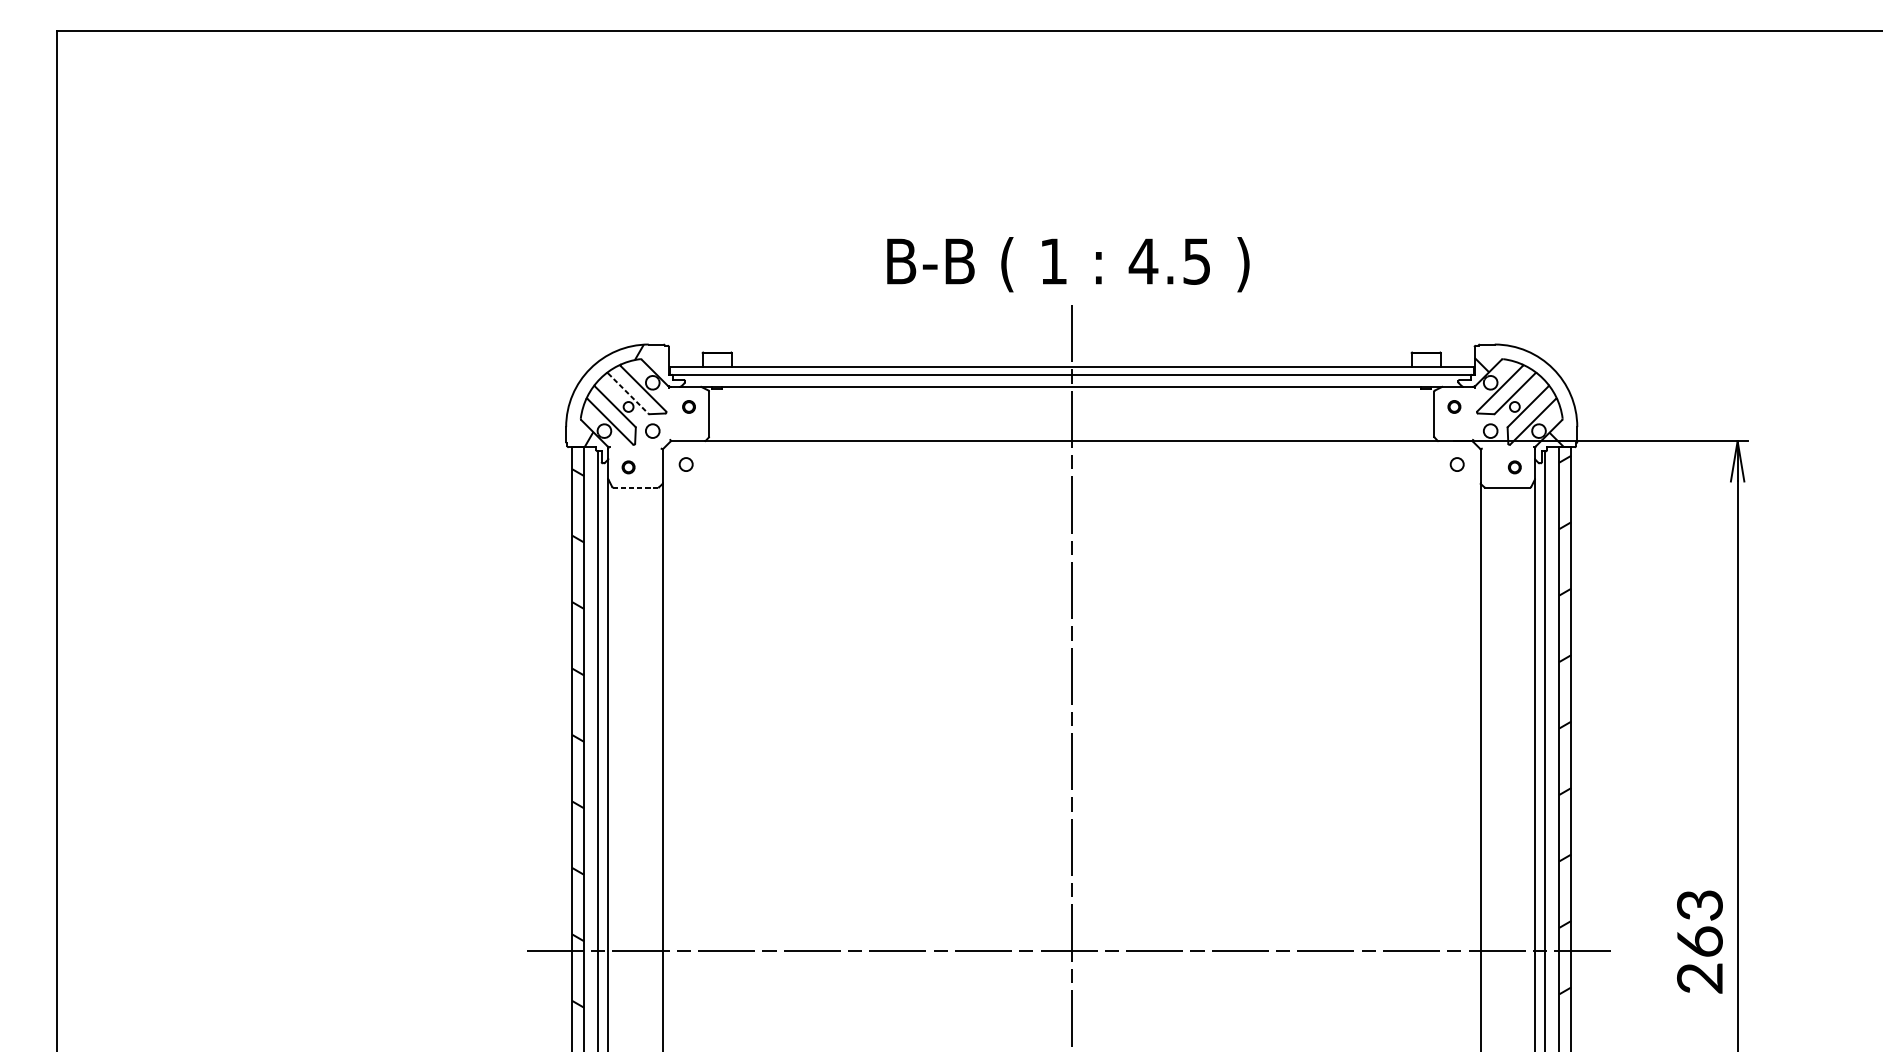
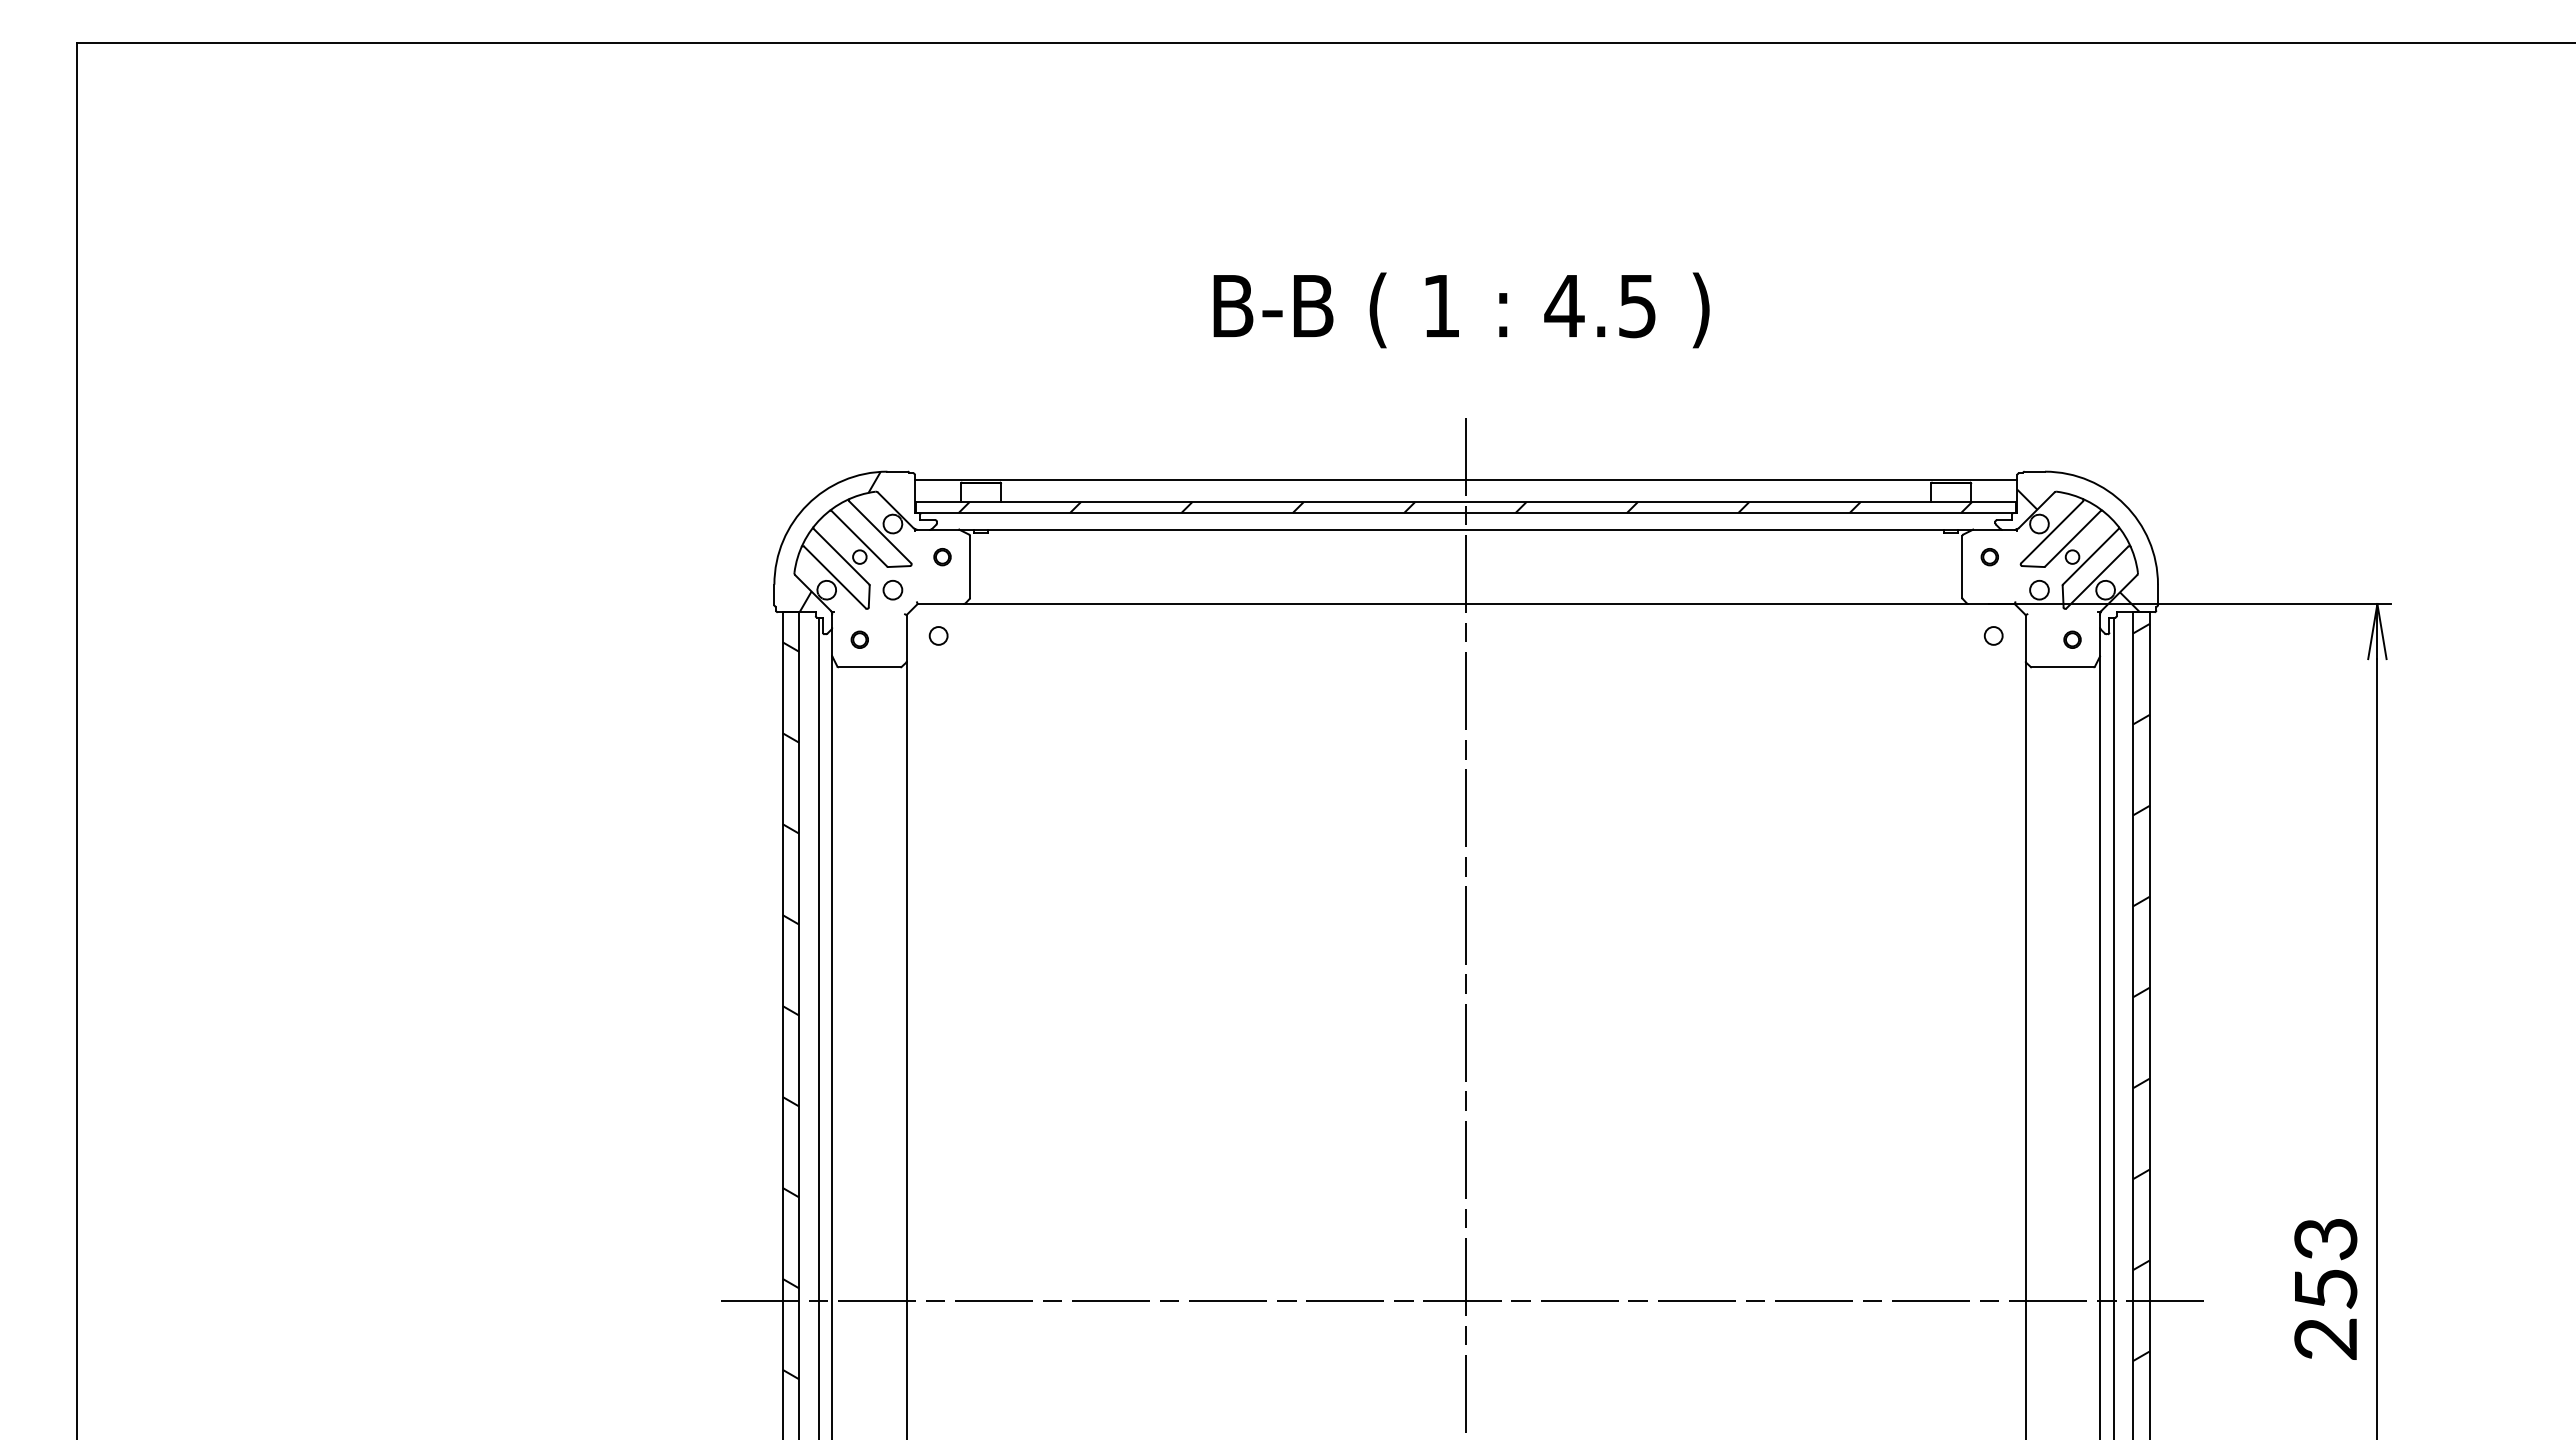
text: (1068, 264) -> (1461, 310), moved
line: (1071, 350) -> (1465, 479), added
hatch: (1071, 370) -> (1465, 507), added
line: (628, 394) -> (859, 539), dashed -> solid
line: (635, 487) -> (869, 667), dashed -> solid
text: (1700, 941) -> (2326, 1288), 263 -> 253

